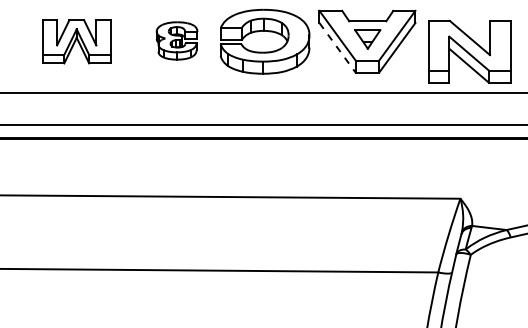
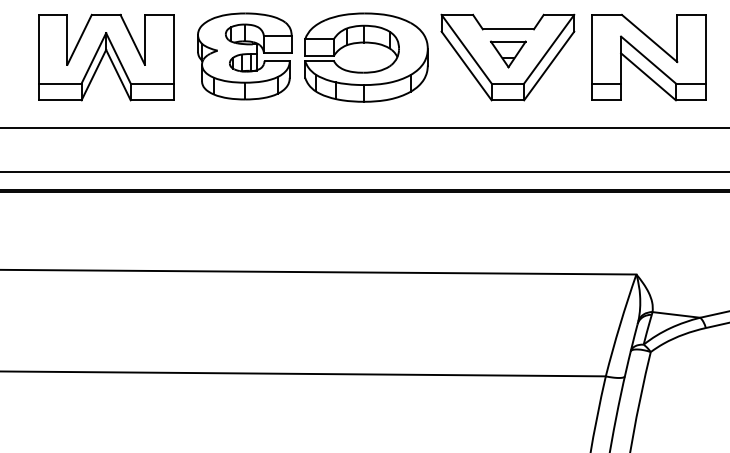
part: (176, 40) -> (244, 56), size x1.67
part: (76, 41) -> (106, 57), size x1.43
line: (337, 48) -> (466, 66), dashed -> solid
part: (469, 51) -> (648, 57), moved

